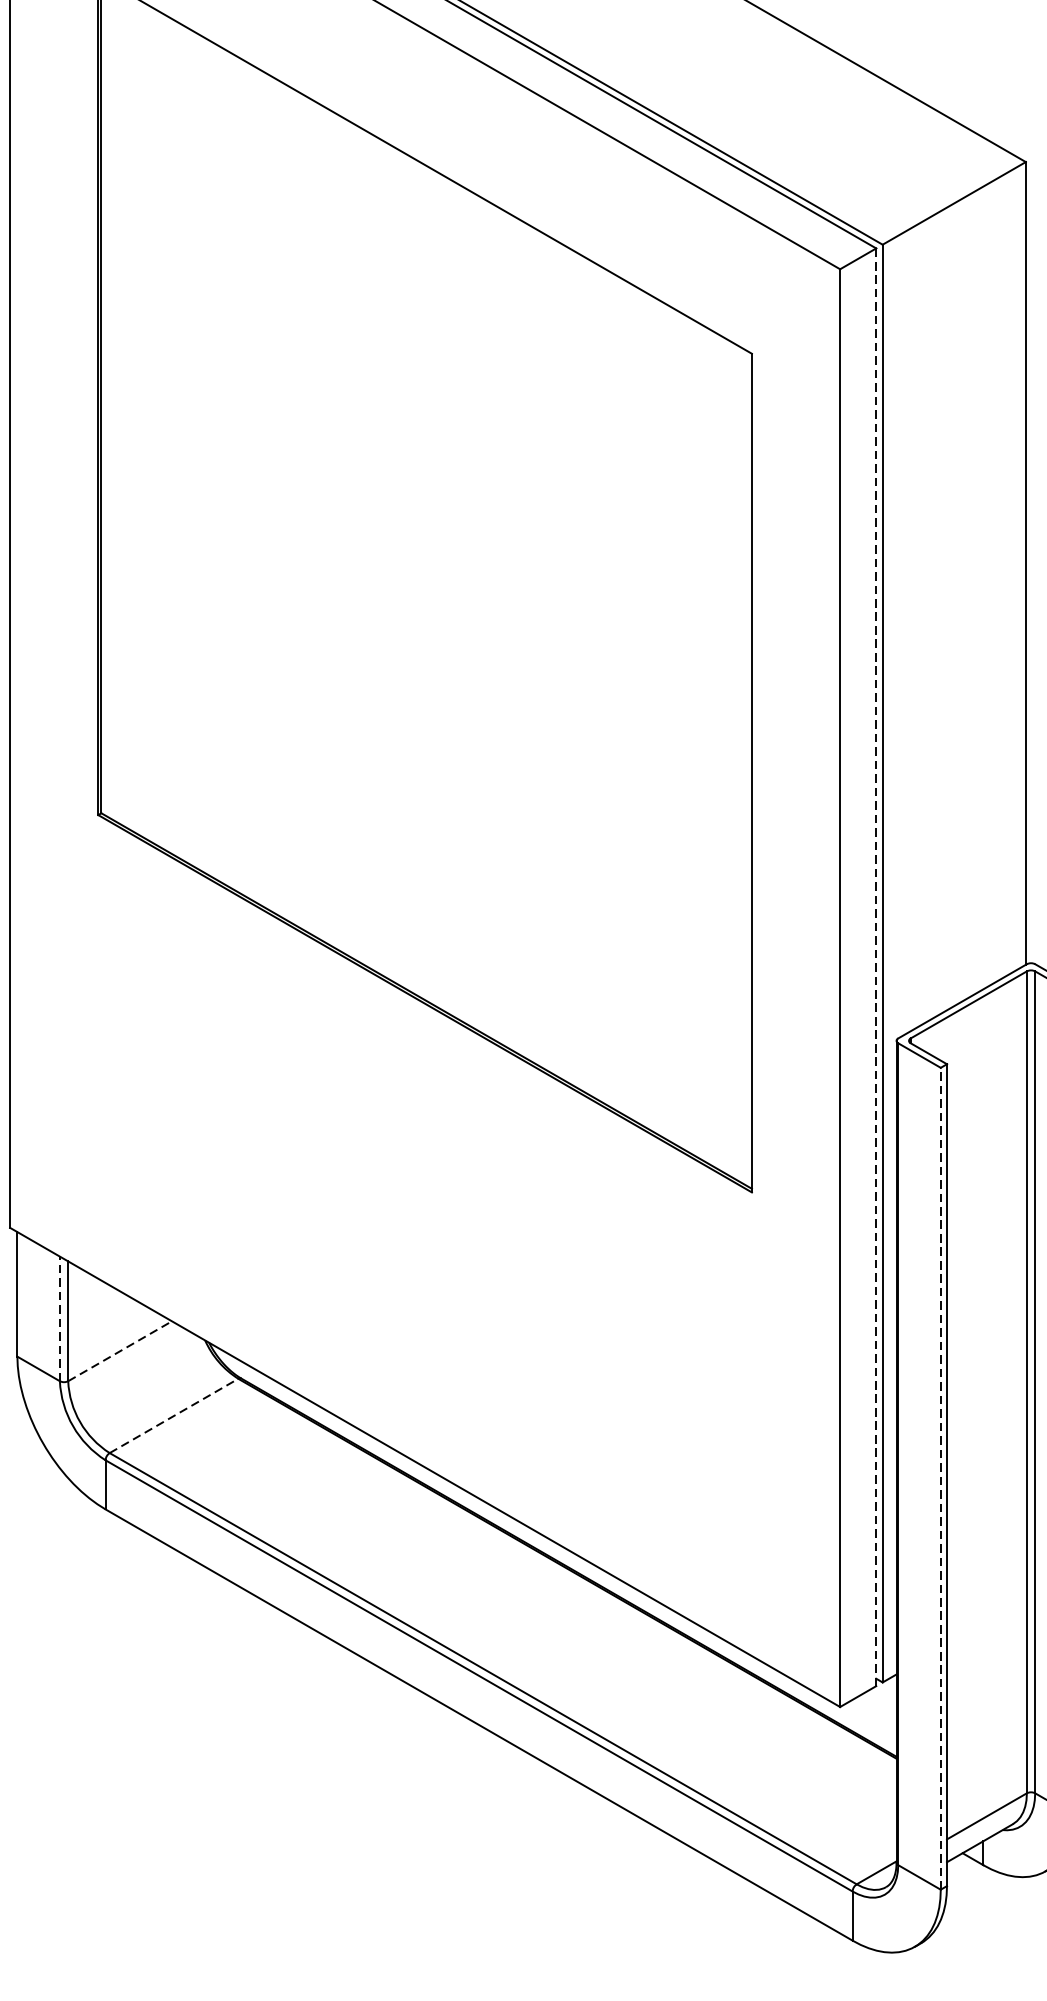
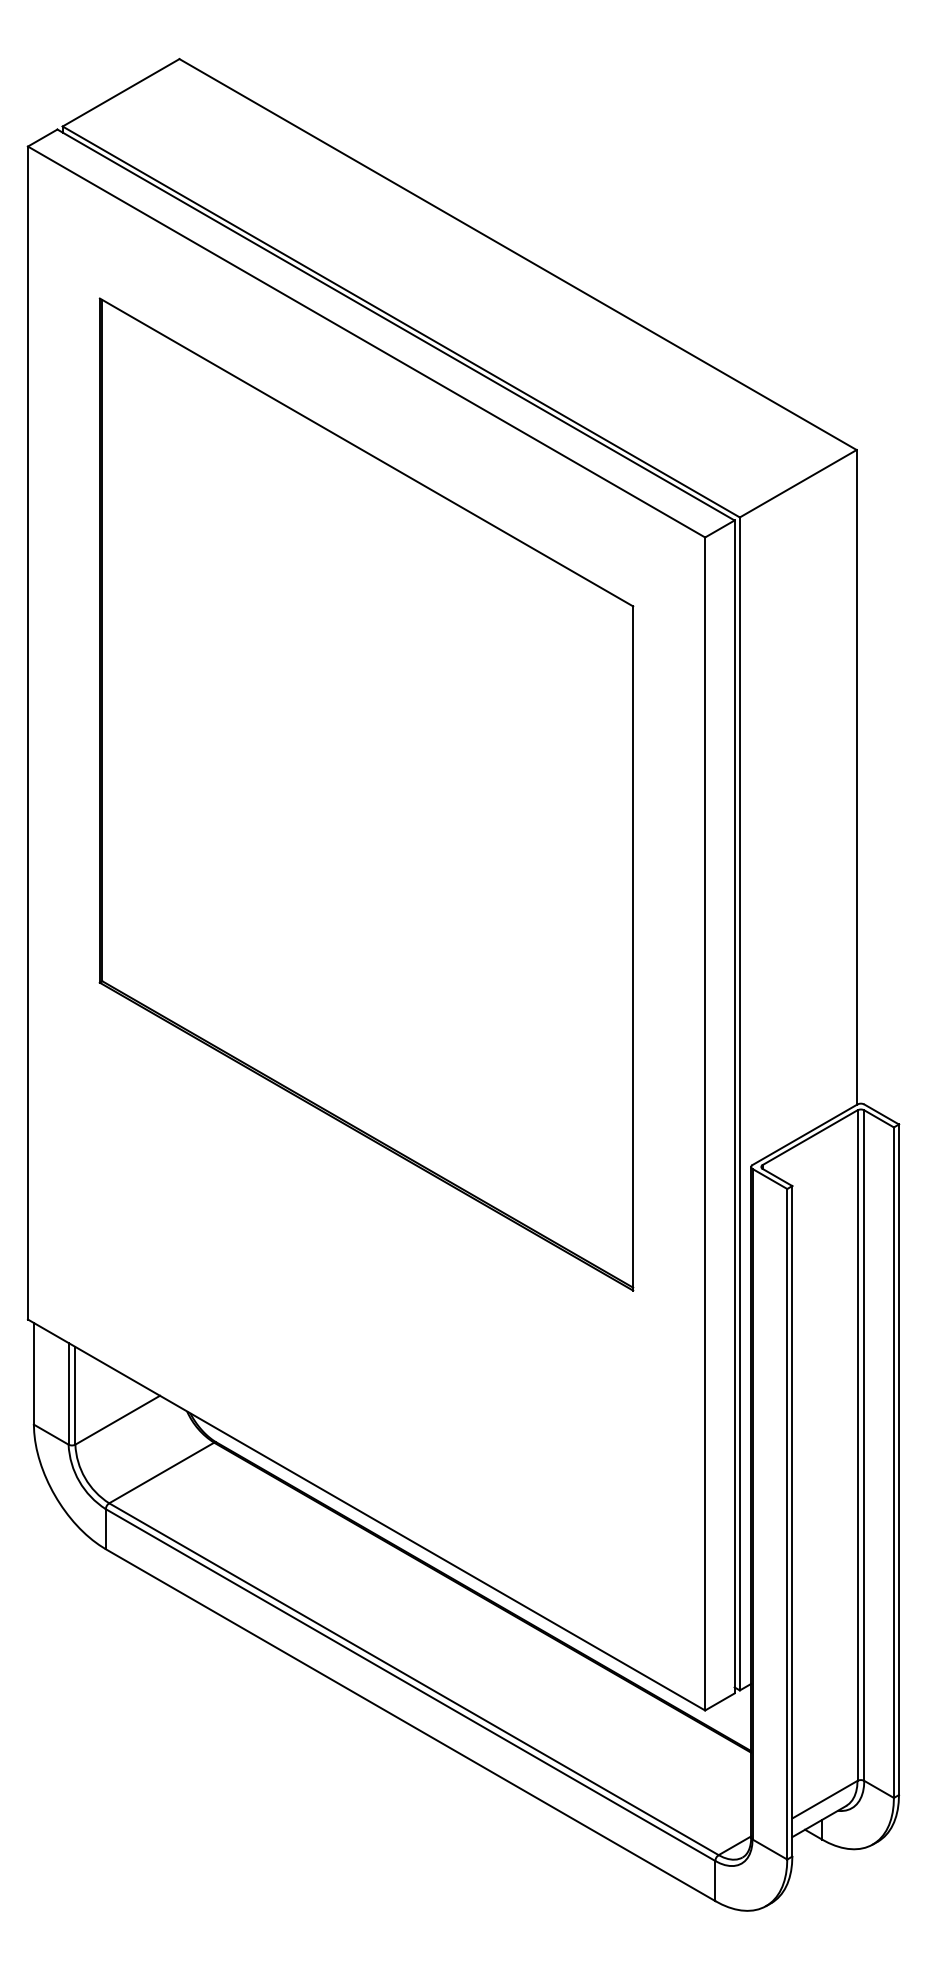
line: (876, 967) -> (734, 1107), dashed -> solid
line: (59, 1318) -> (68, 1393), dashed -> solid
line: (119, 1351) -> (117, 1420), dashed -> solid
line: (173, 1416) -> (161, 1473), dashed -> solid
line: (941, 1477) -> (787, 1523), dashed -> solid

